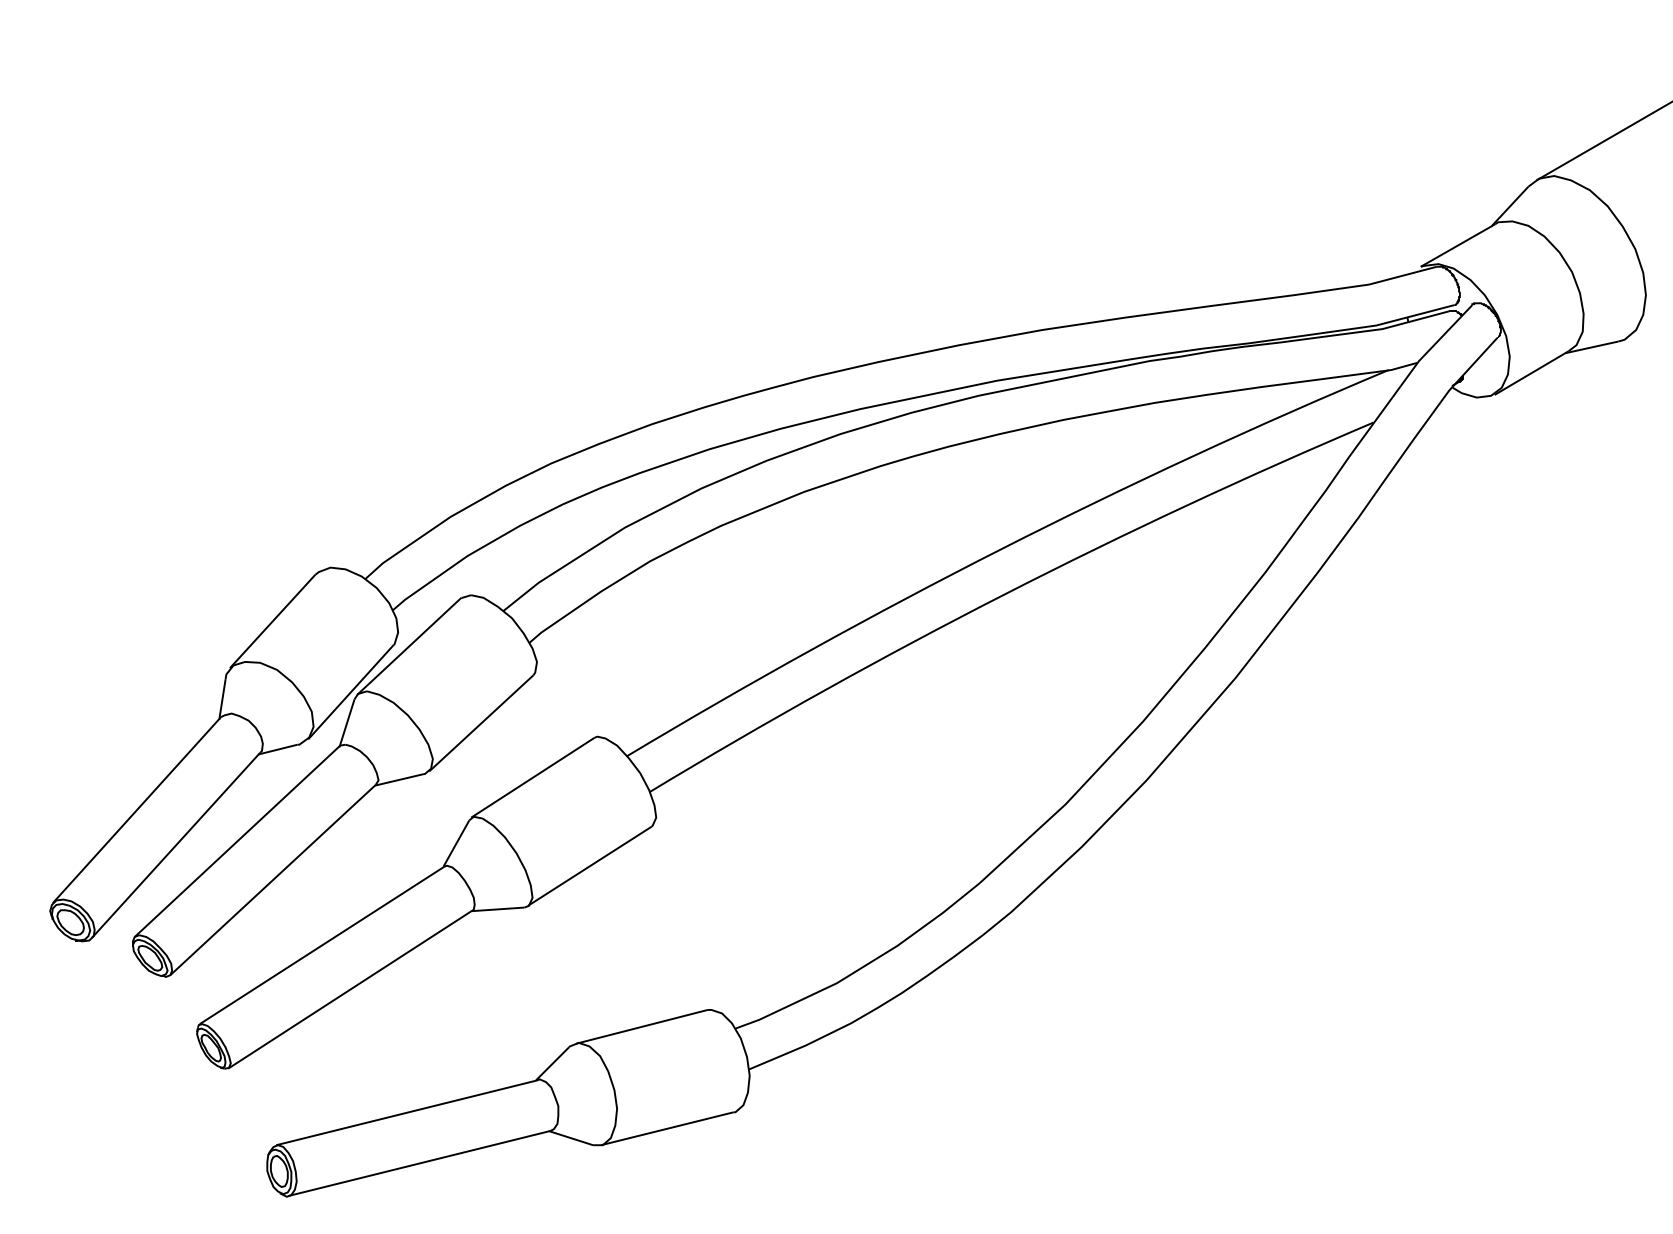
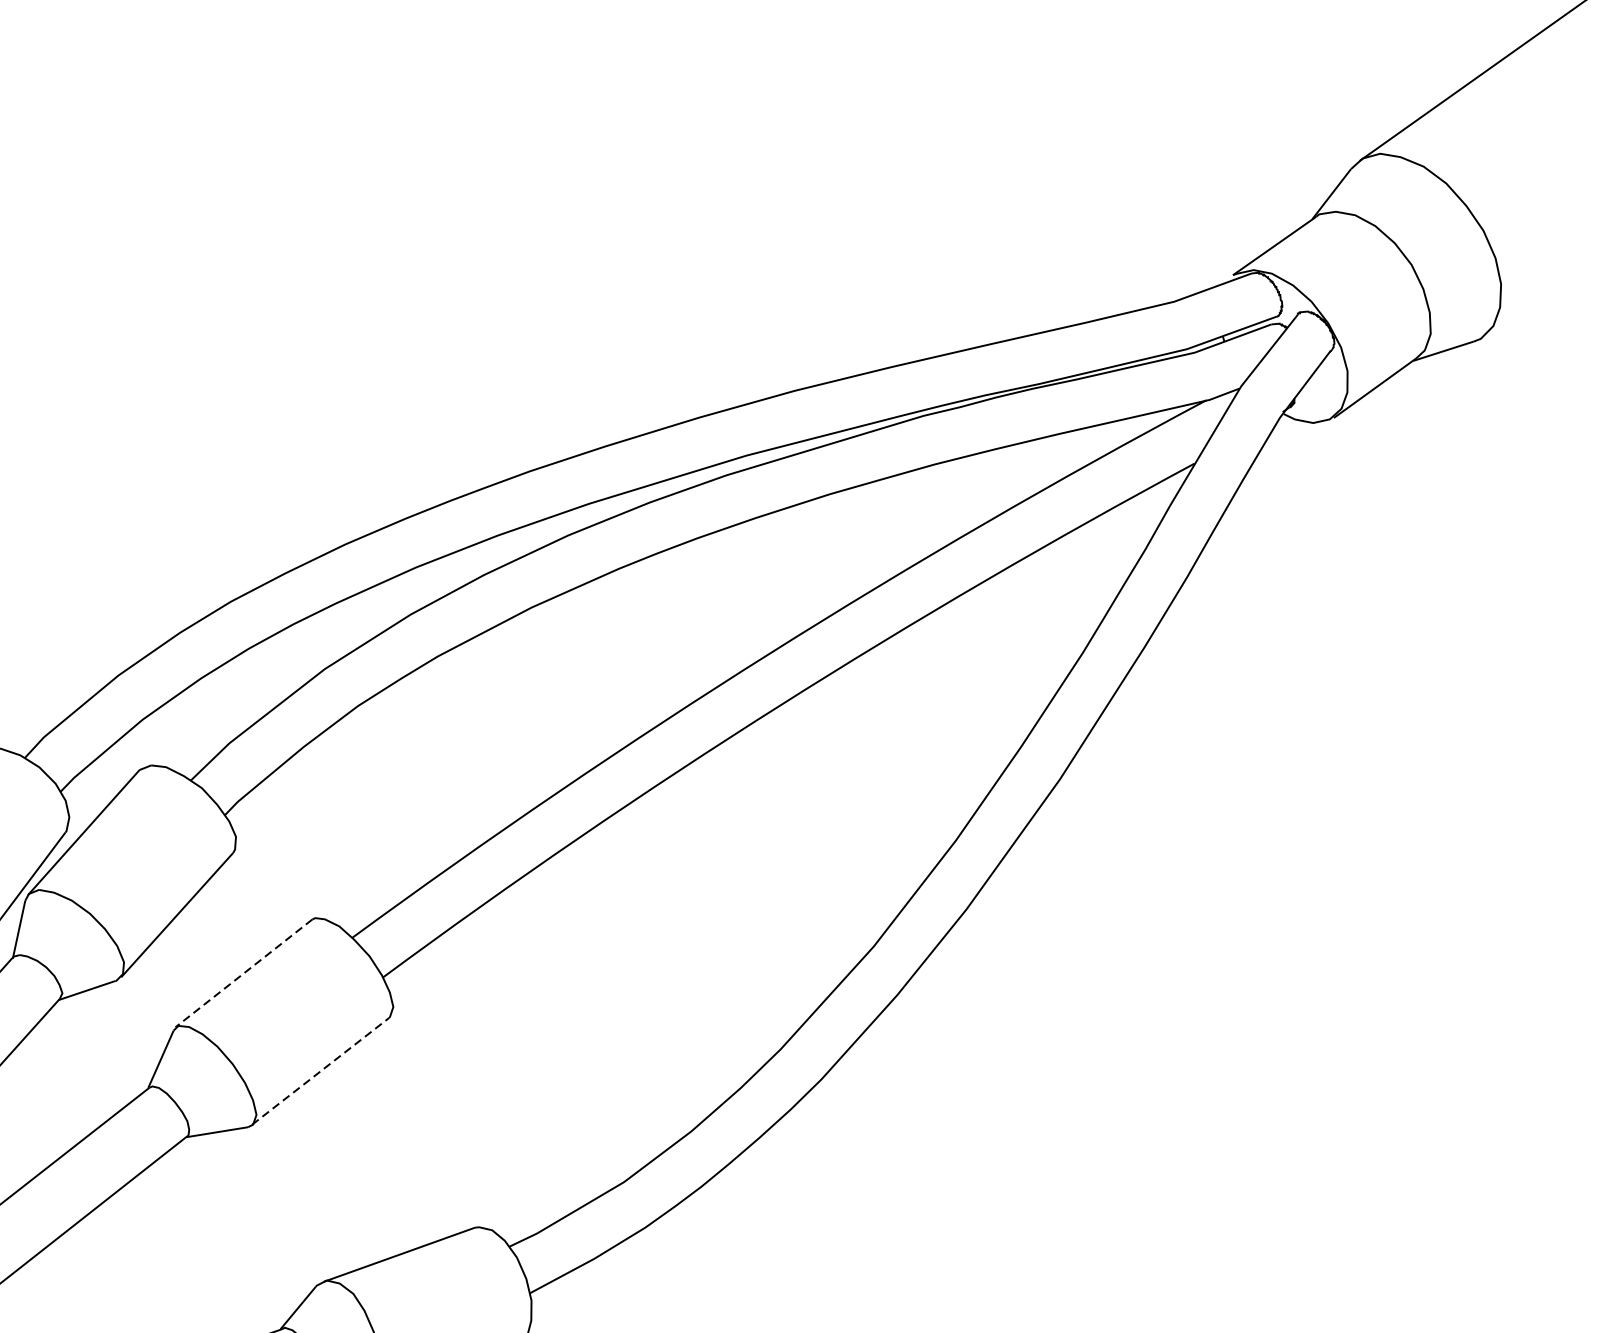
line: (533, 777) -> (244, 973), solid -> dashed
line: (590, 865) -> (321, 1070), solid -> dashed

